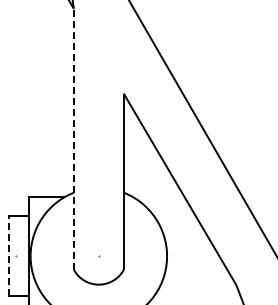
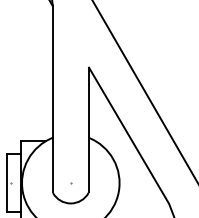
line: (73, 138) -> (52, 98), dashed -> solid
line: (9, 255) -> (6, 182), dashed -> solid

